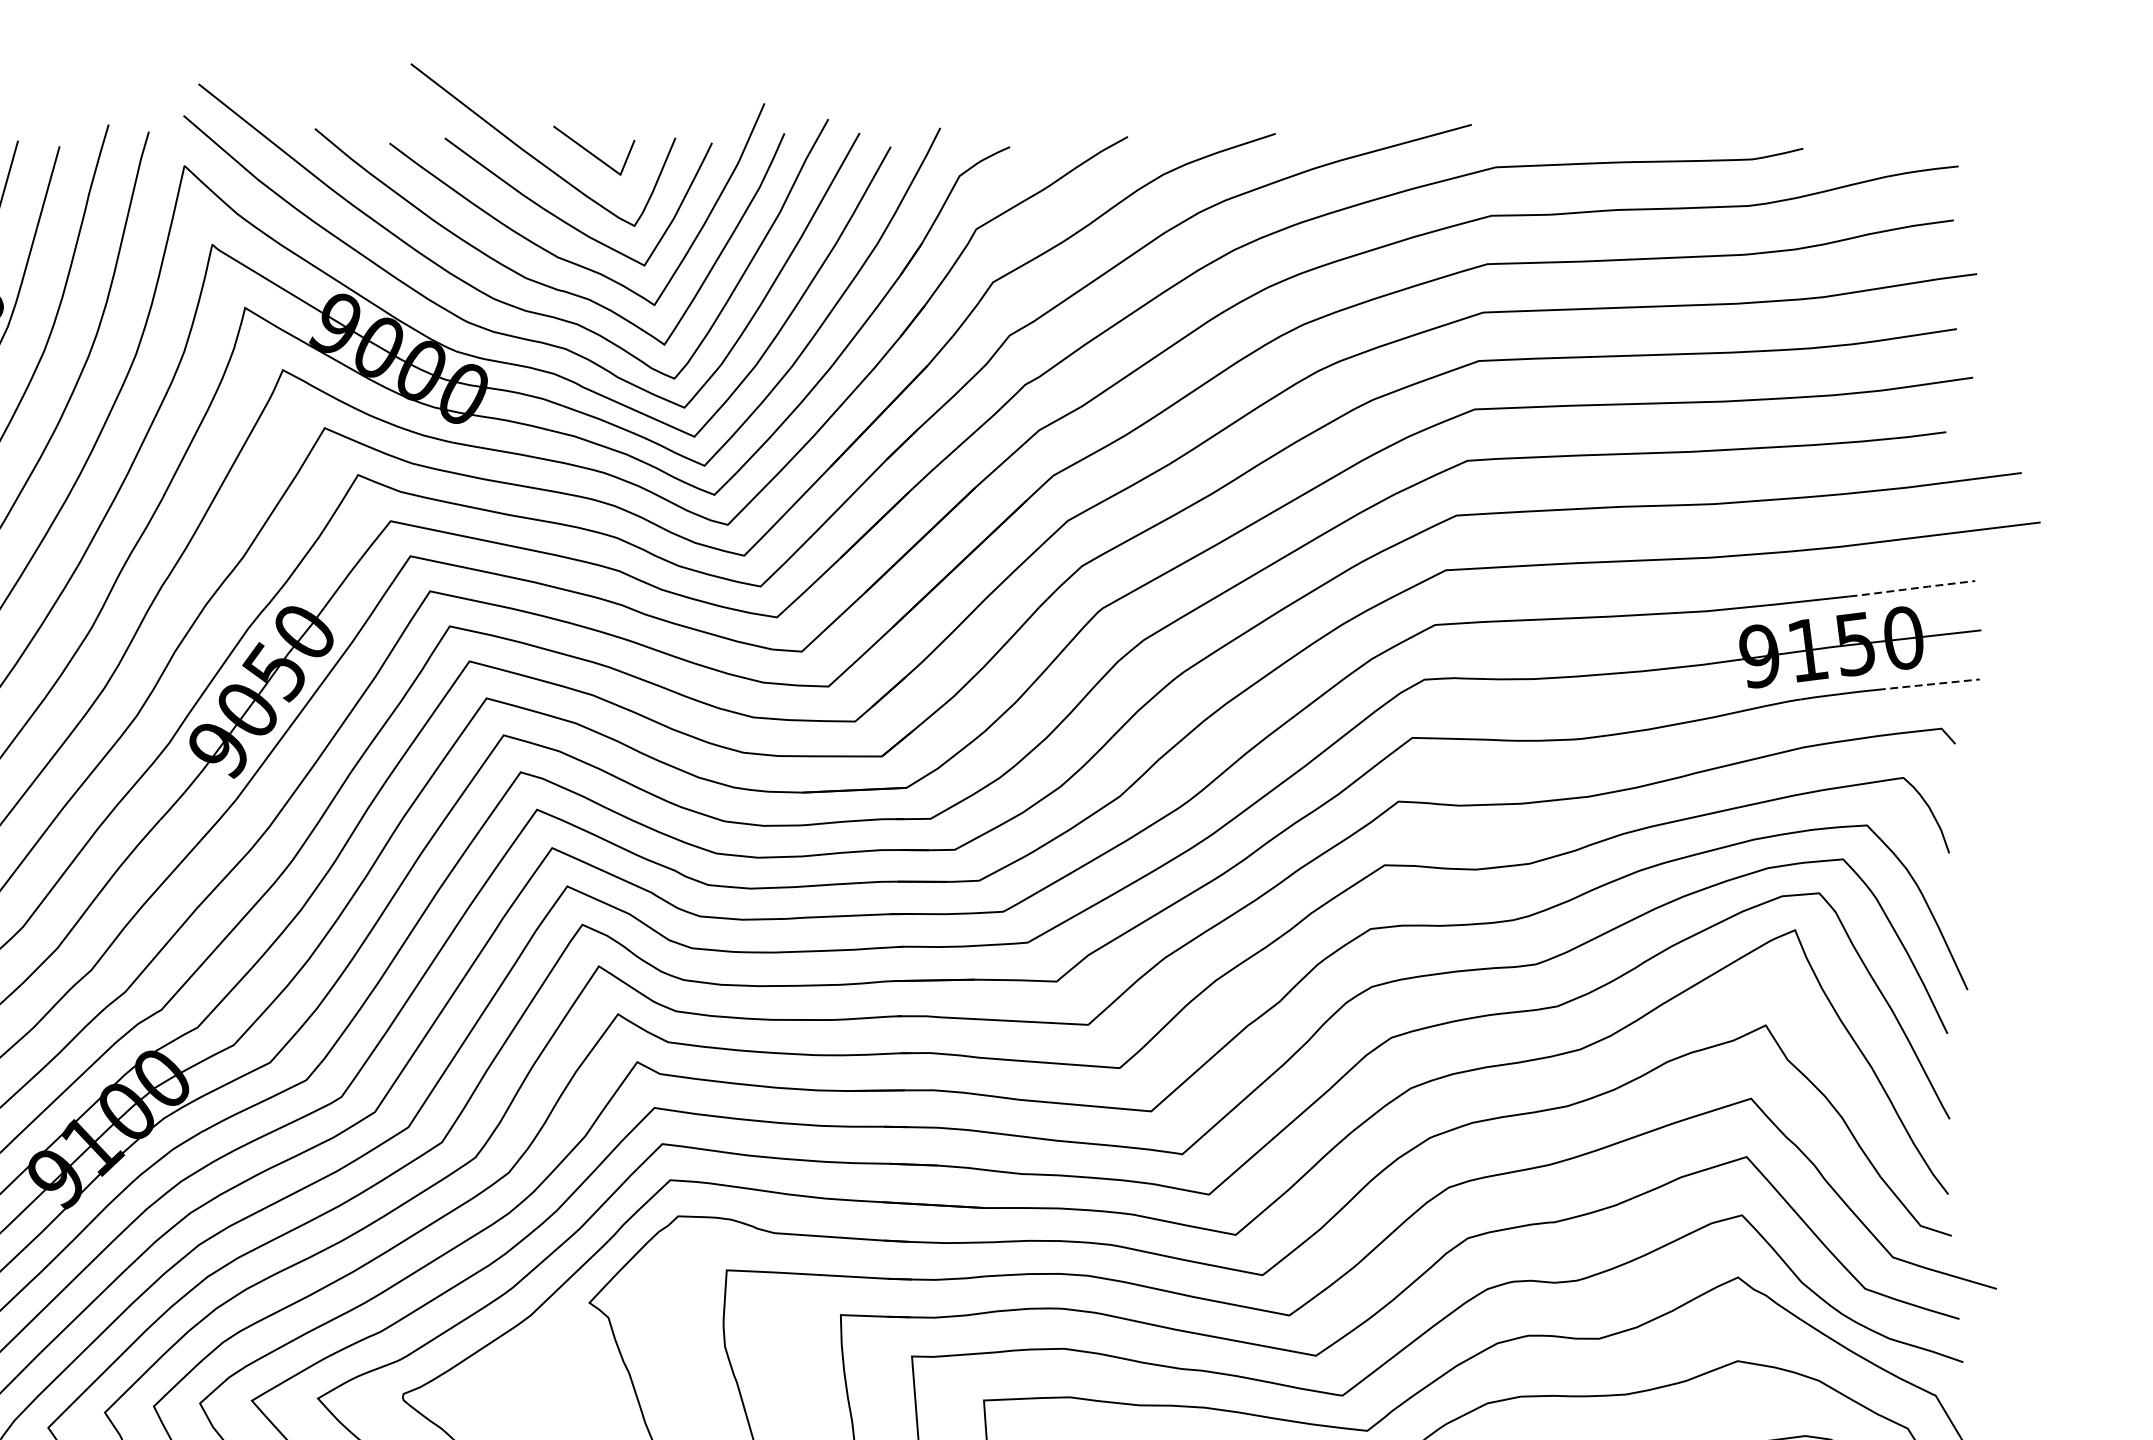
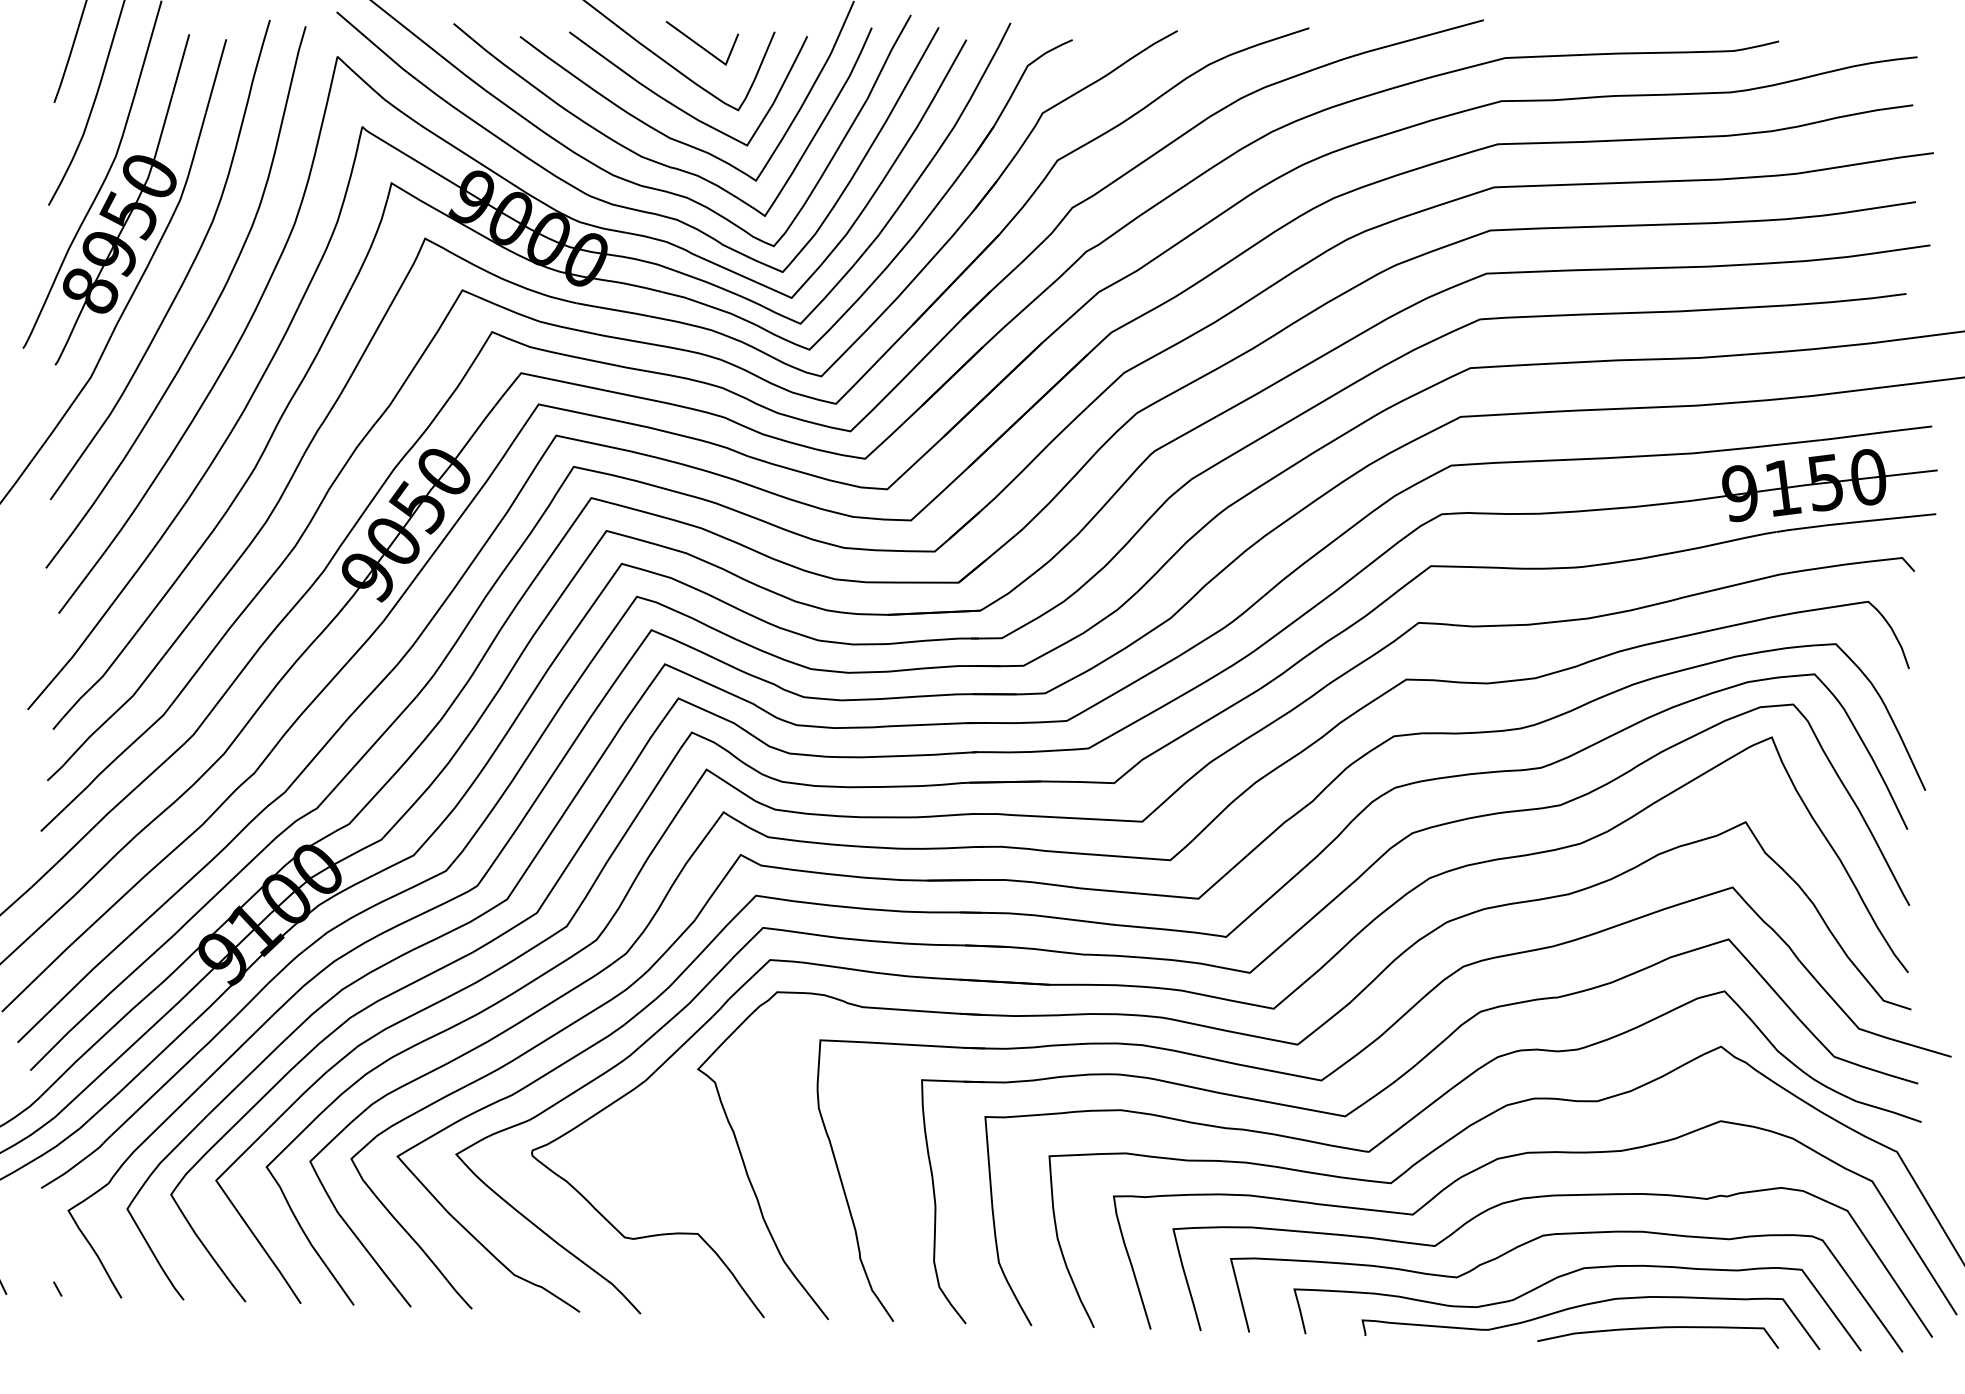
line: (1911, 588) -> (1875, 433), dashed -> solid
line: (1928, 684) -> (1890, 518), dashed -> solid

